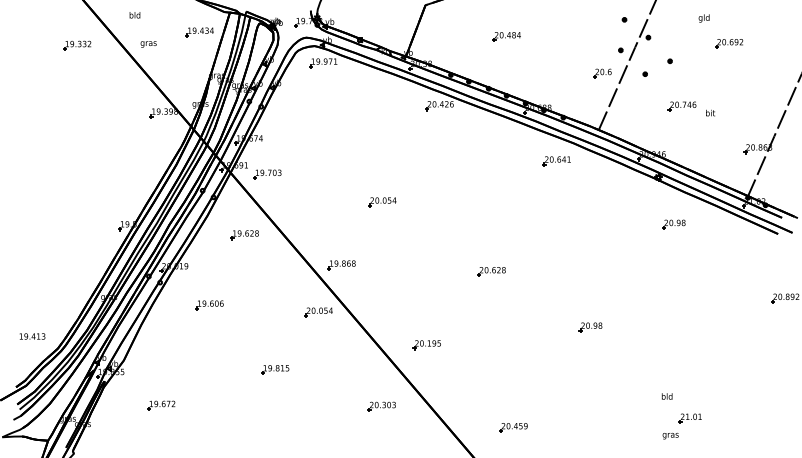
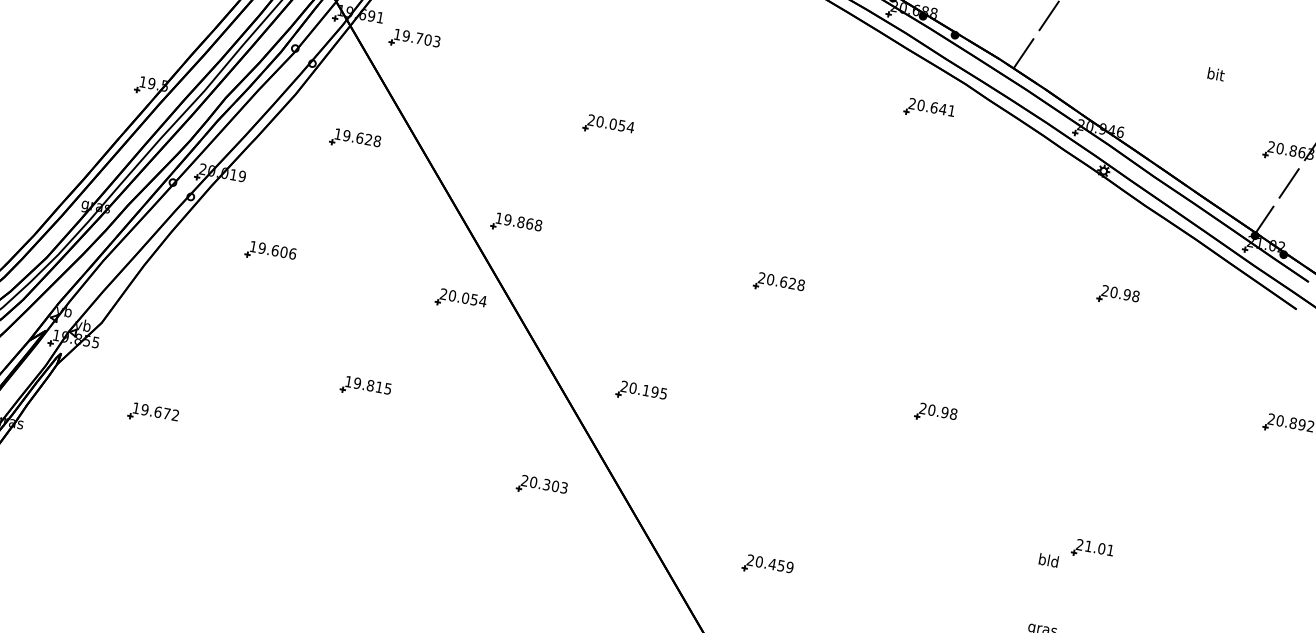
part: (681, 106) -> (1167, 53), removed
part: (673, 224) -> (1117, 295), moved
part: (689, 418) -> (1091, 549), moved

